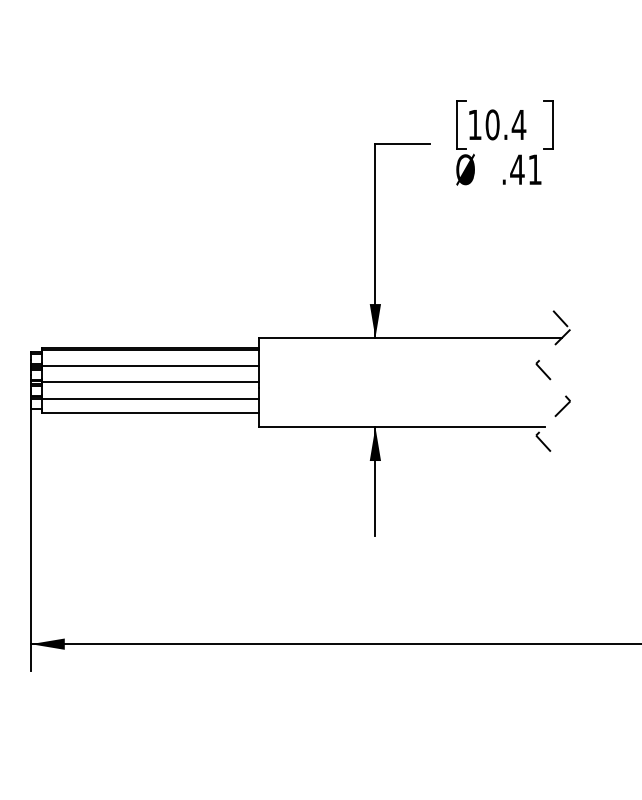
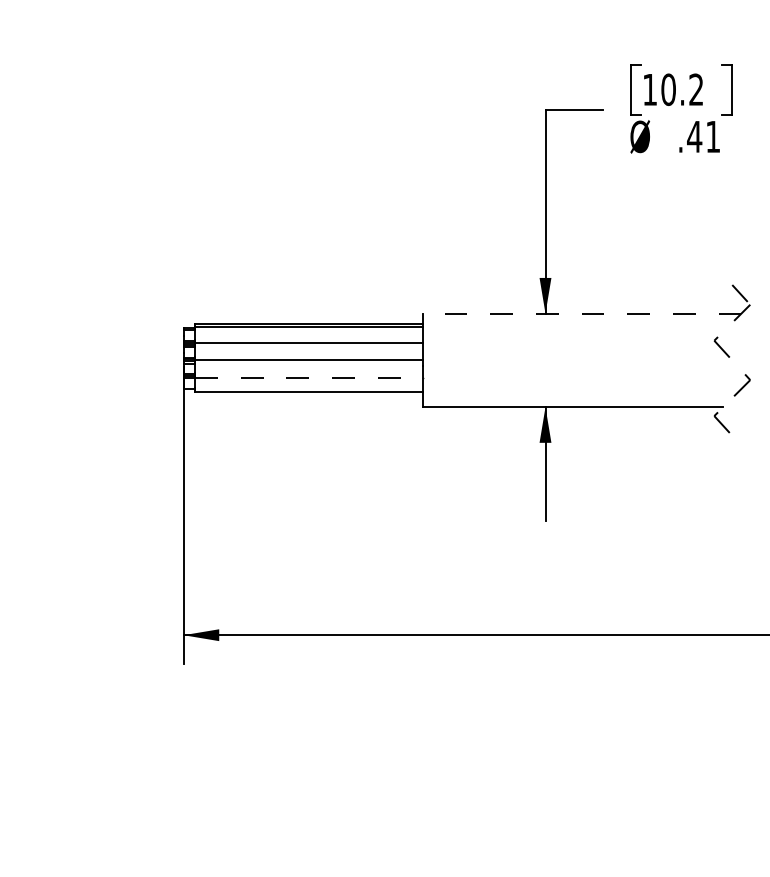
text: (519, 124) -> (696, 89), 10.4 -> 10.2
line: (409, 337) -> (581, 313), solid -> dashed
line: (150, 398) -> (309, 377), solid -> dashed

